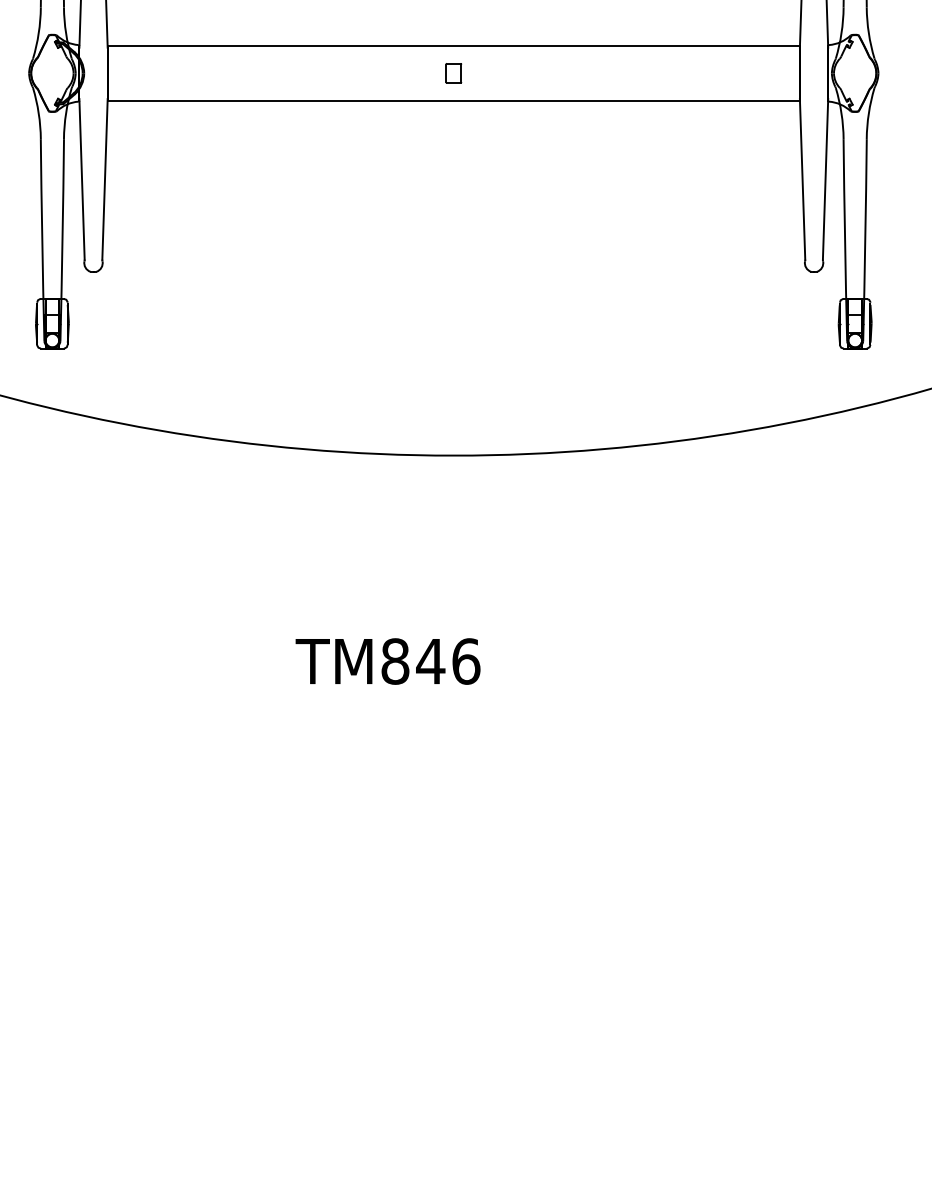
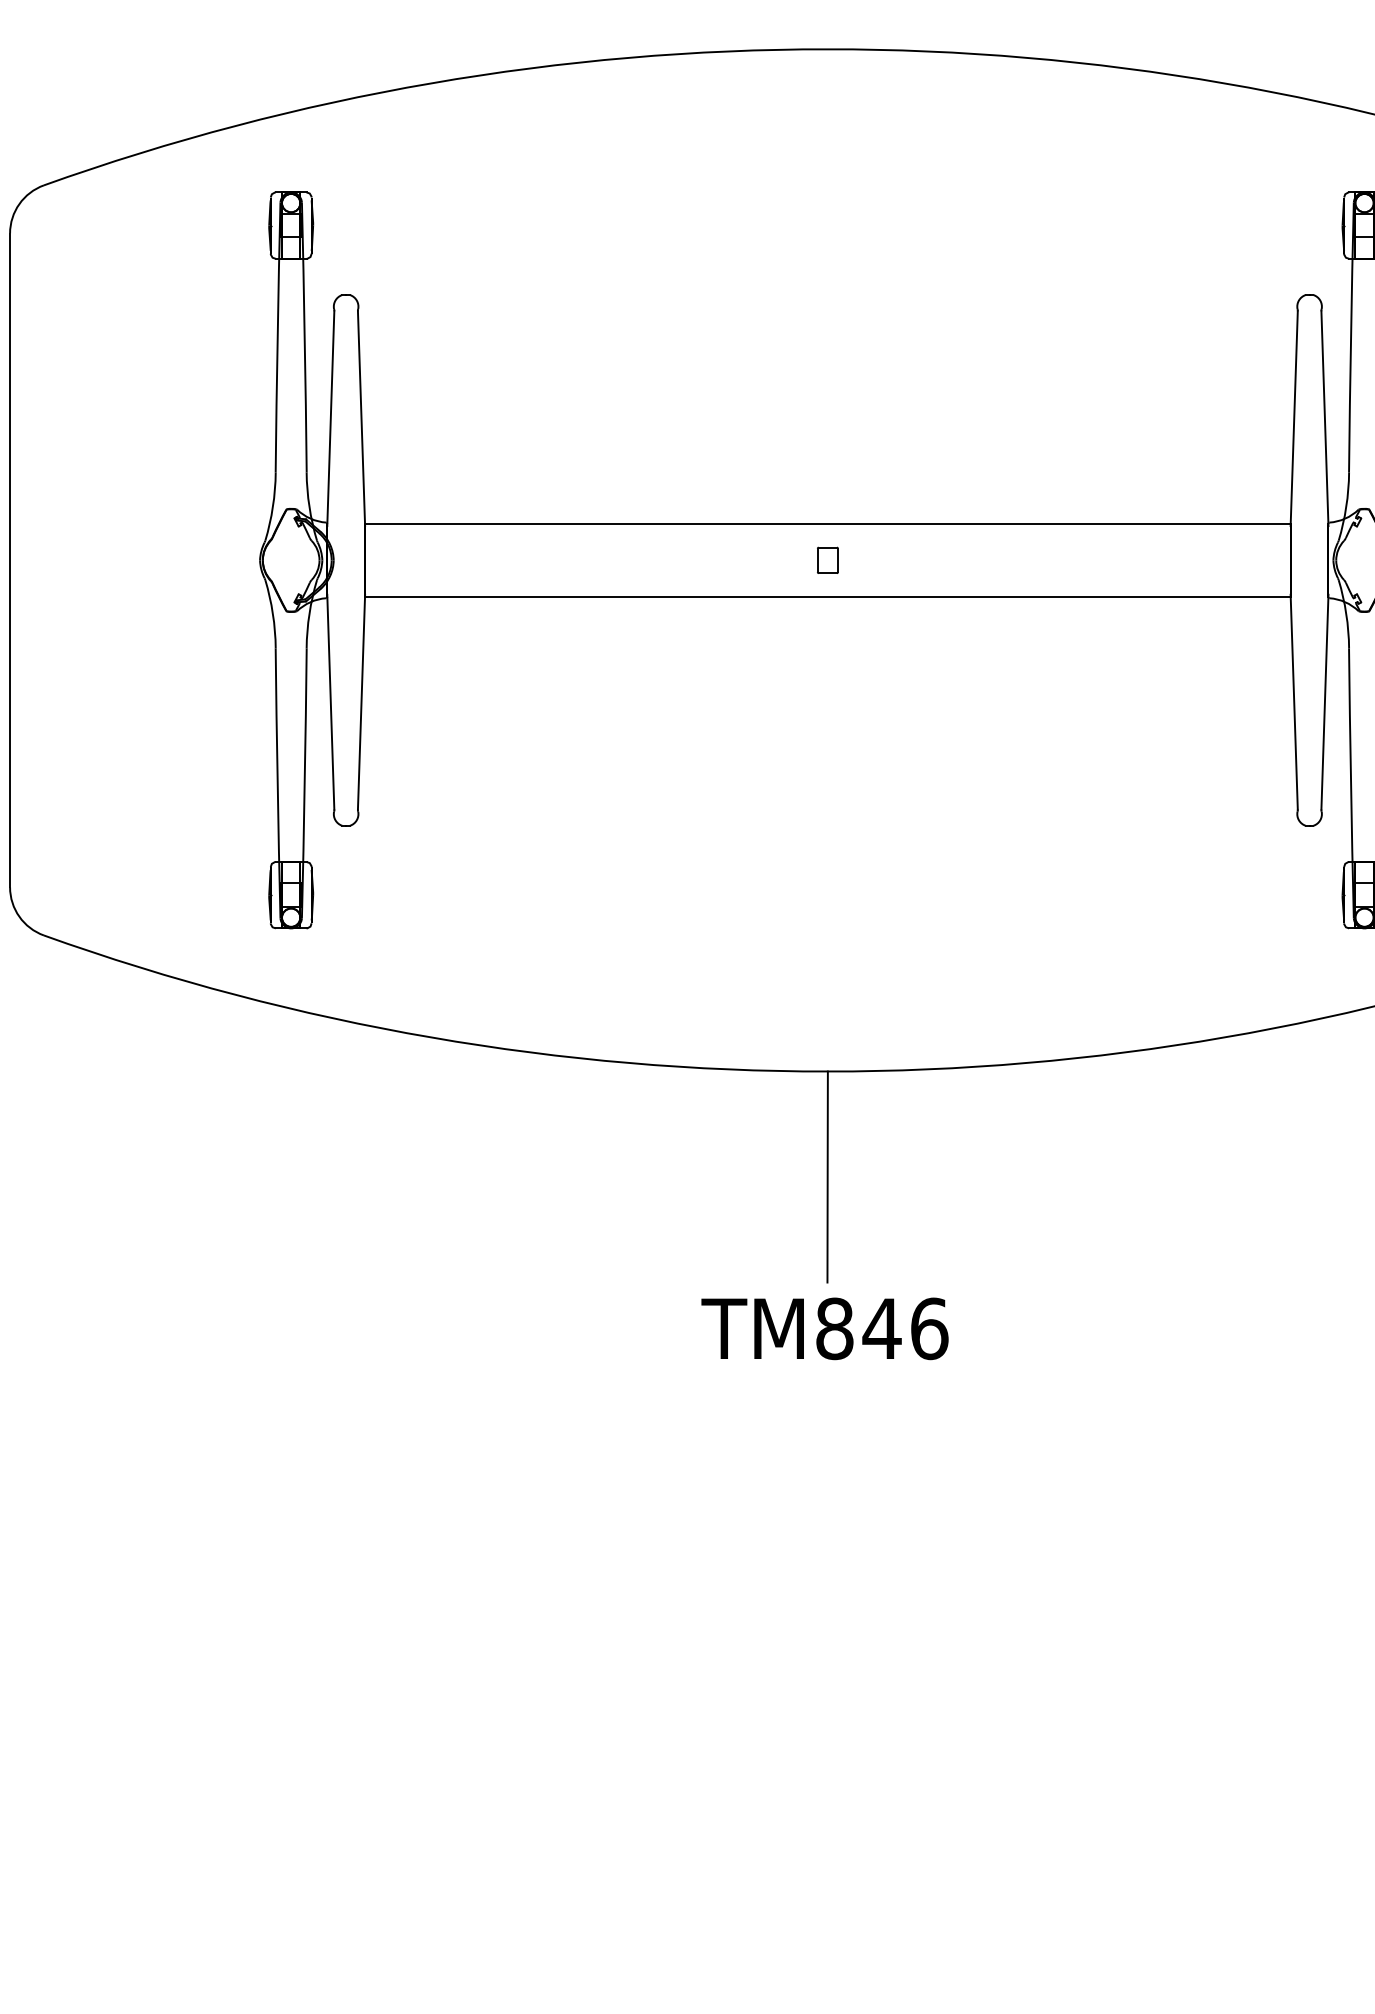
line: (453, 534) -> (827, 1176), added
text: (387, 661) -> (824, 1328), moved

